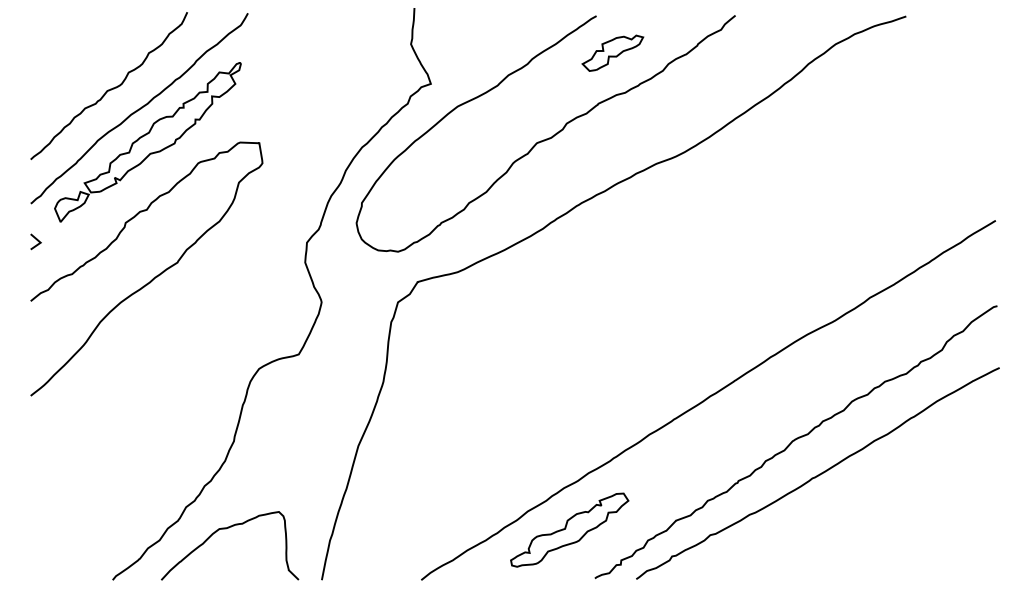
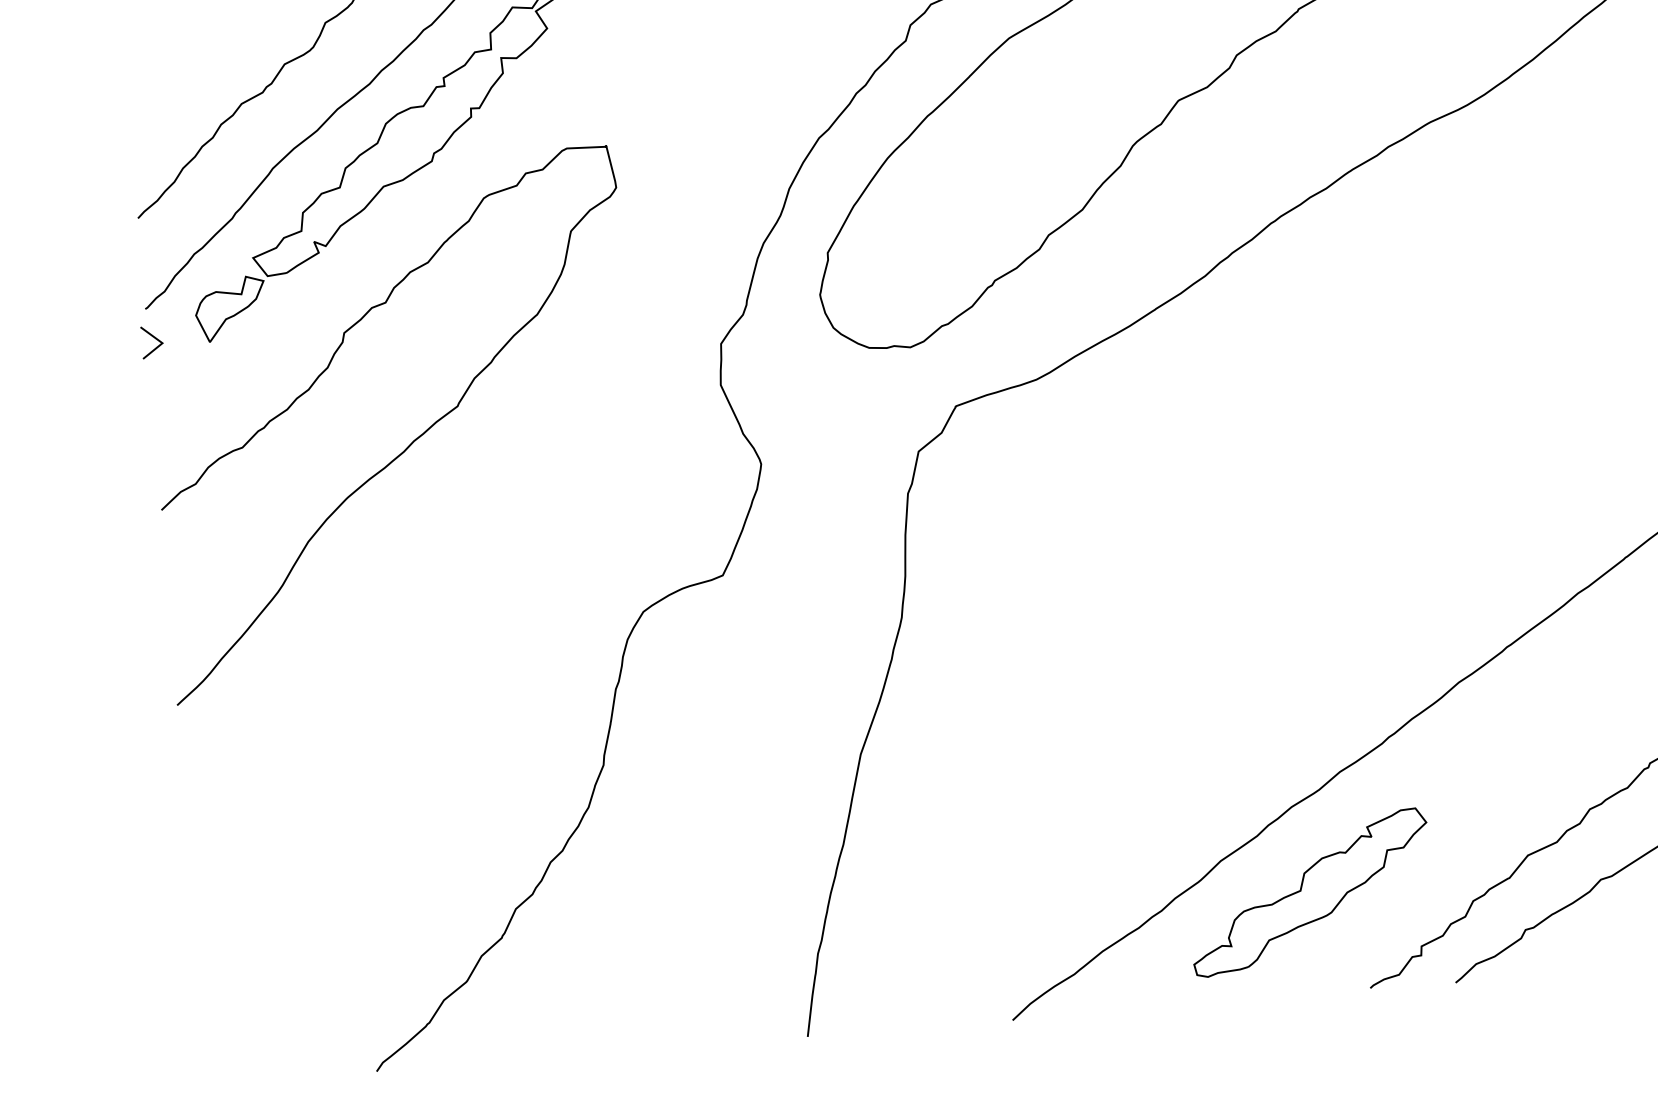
line: (36, 240) -> (153, 339), moved
curve: (226, 529) -> (602, 948), removed

